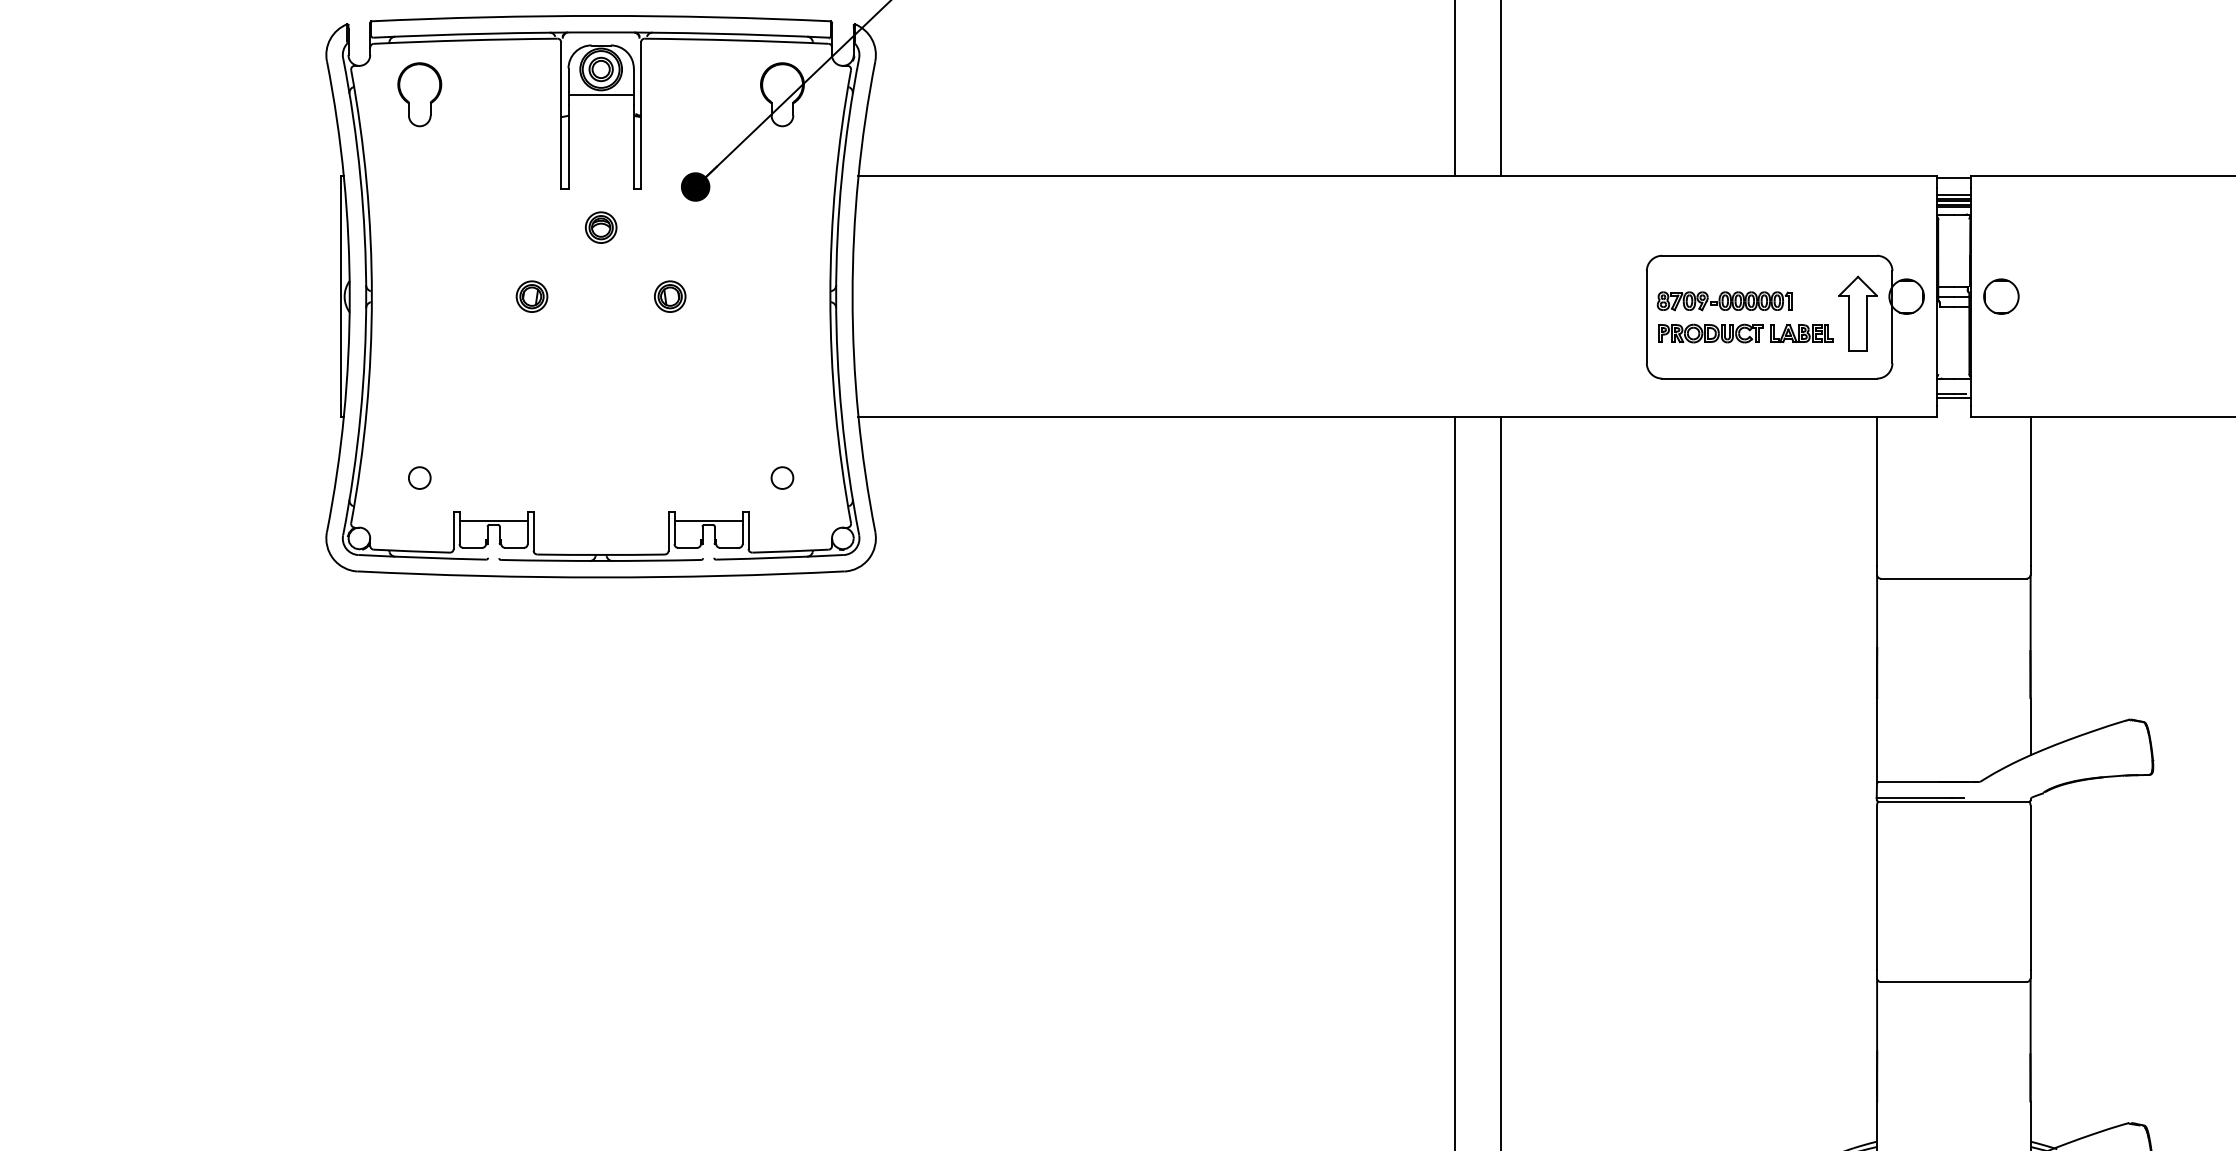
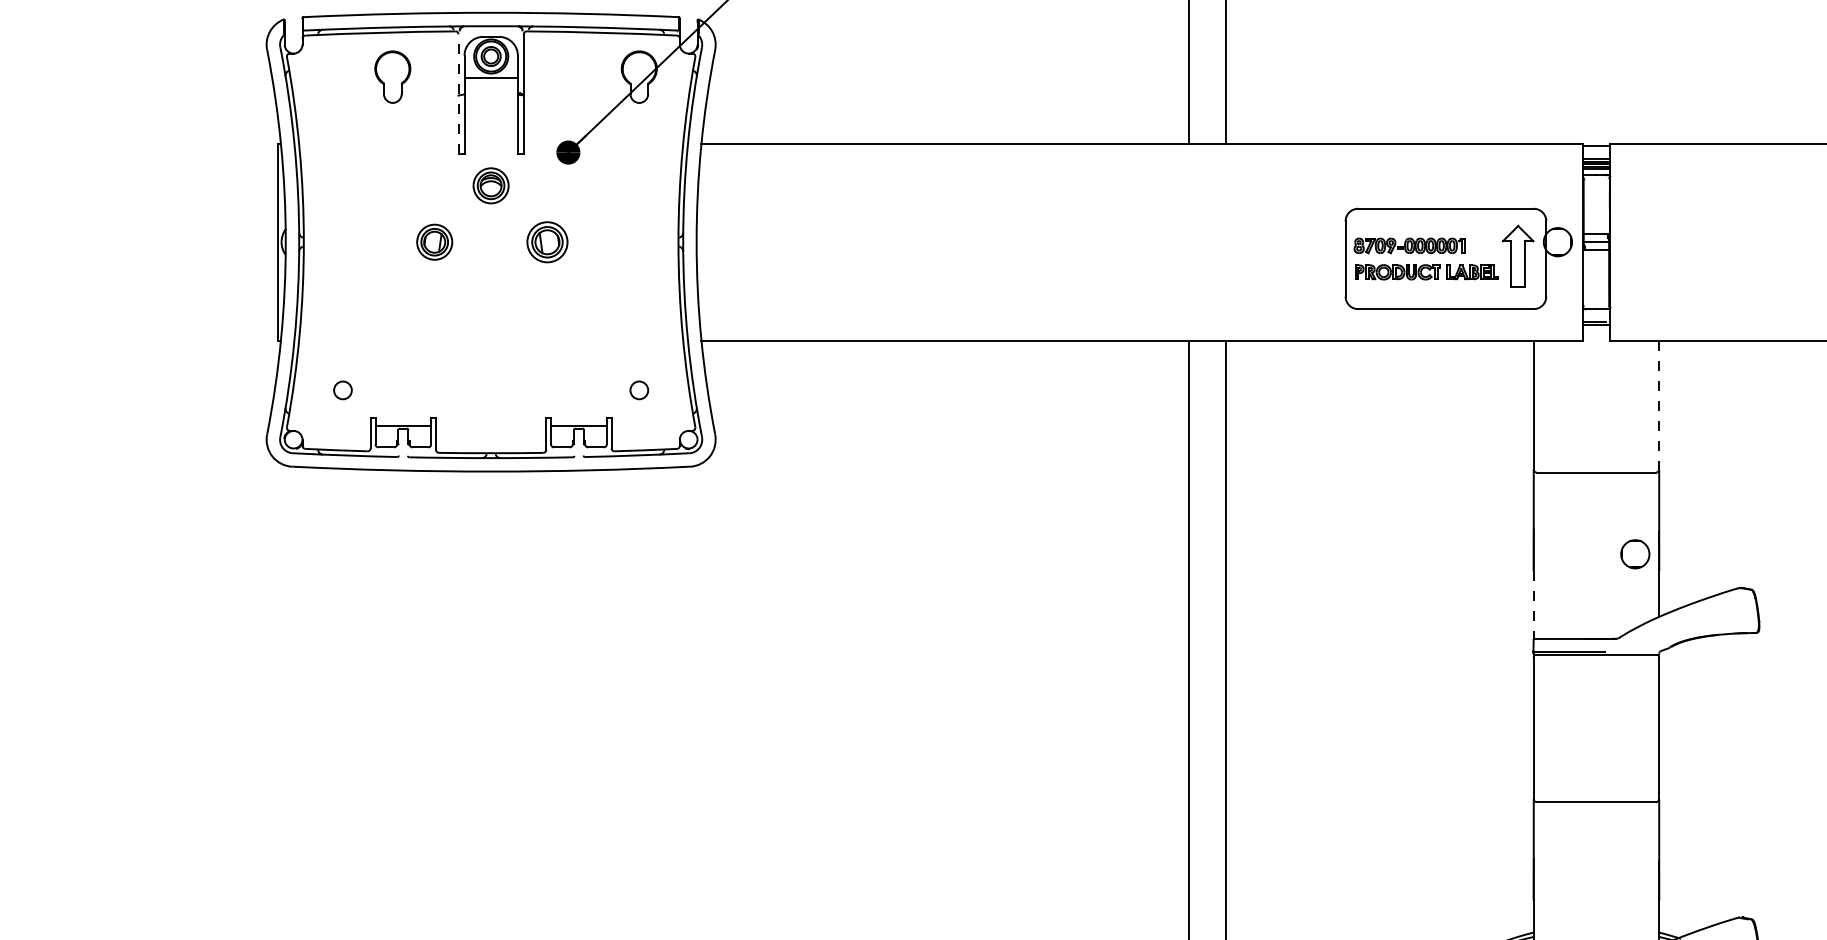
part: (419, 94) -> (392, 76), moved
line: (561, 115) -> (458, 94), solid -> dashed
part: (601, 227) -> (491, 185), size x1.4
part: (531, 296) -> (434, 242), size x1.4
part: (670, 296) -> (547, 242), size x1.6
circle: (2001, 296) -> (1635, 554), moved
line: (2030, 491) -> (1659, 401), solid -> dashed
line: (1877, 740) -> (1534, 604), solid -> dashed

